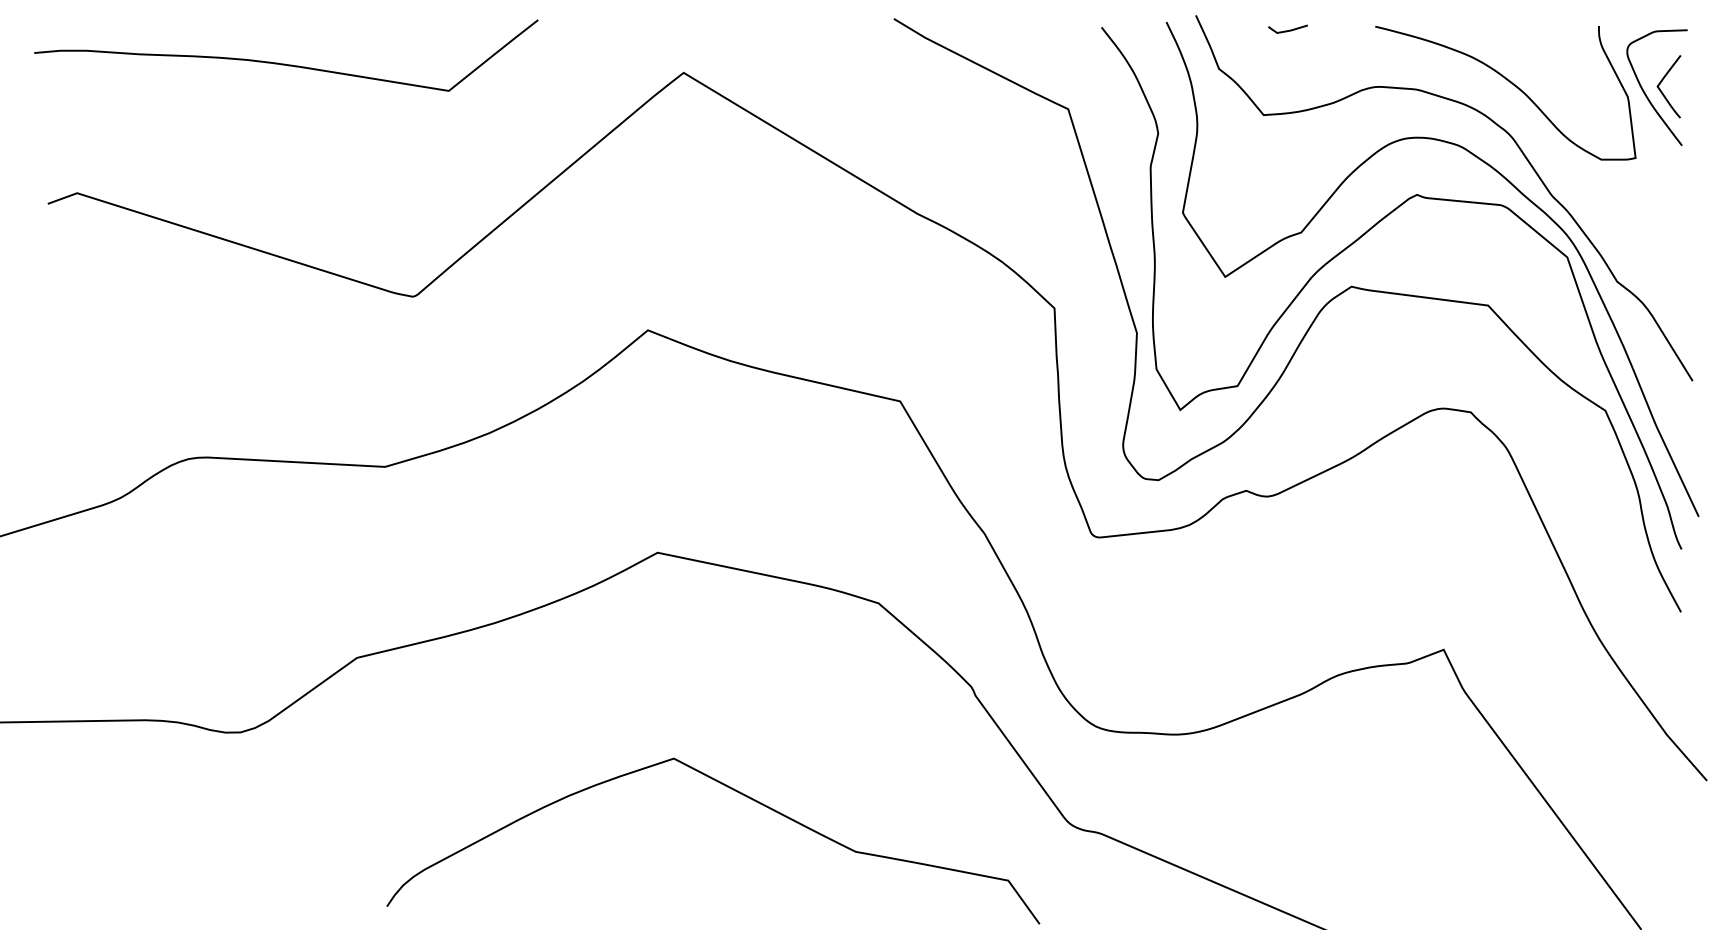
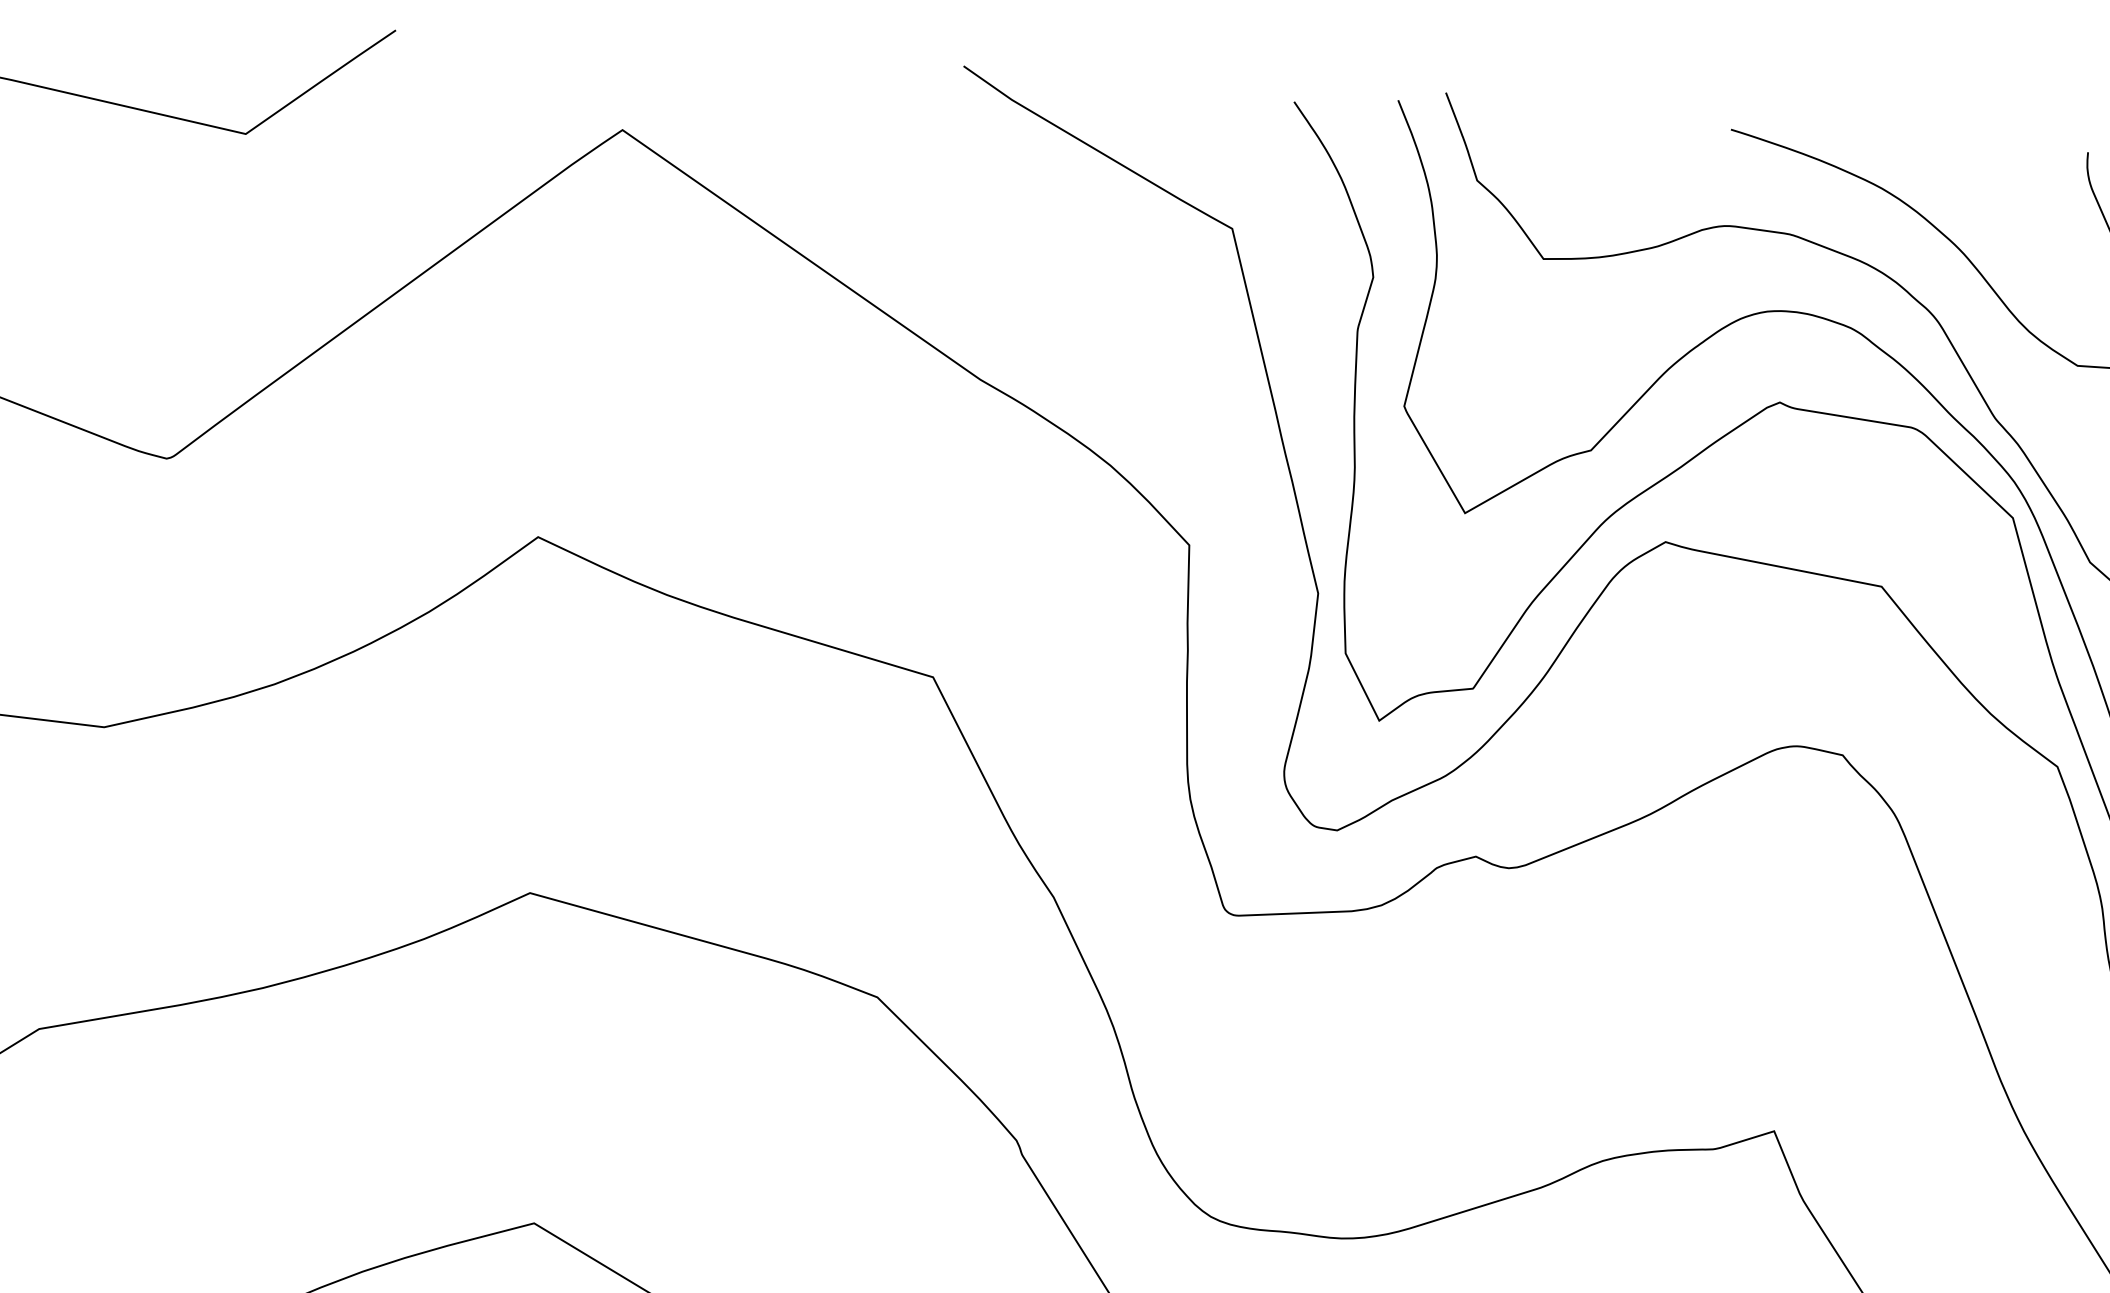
curve: (1287, 30) -> (1590, 126), removed

